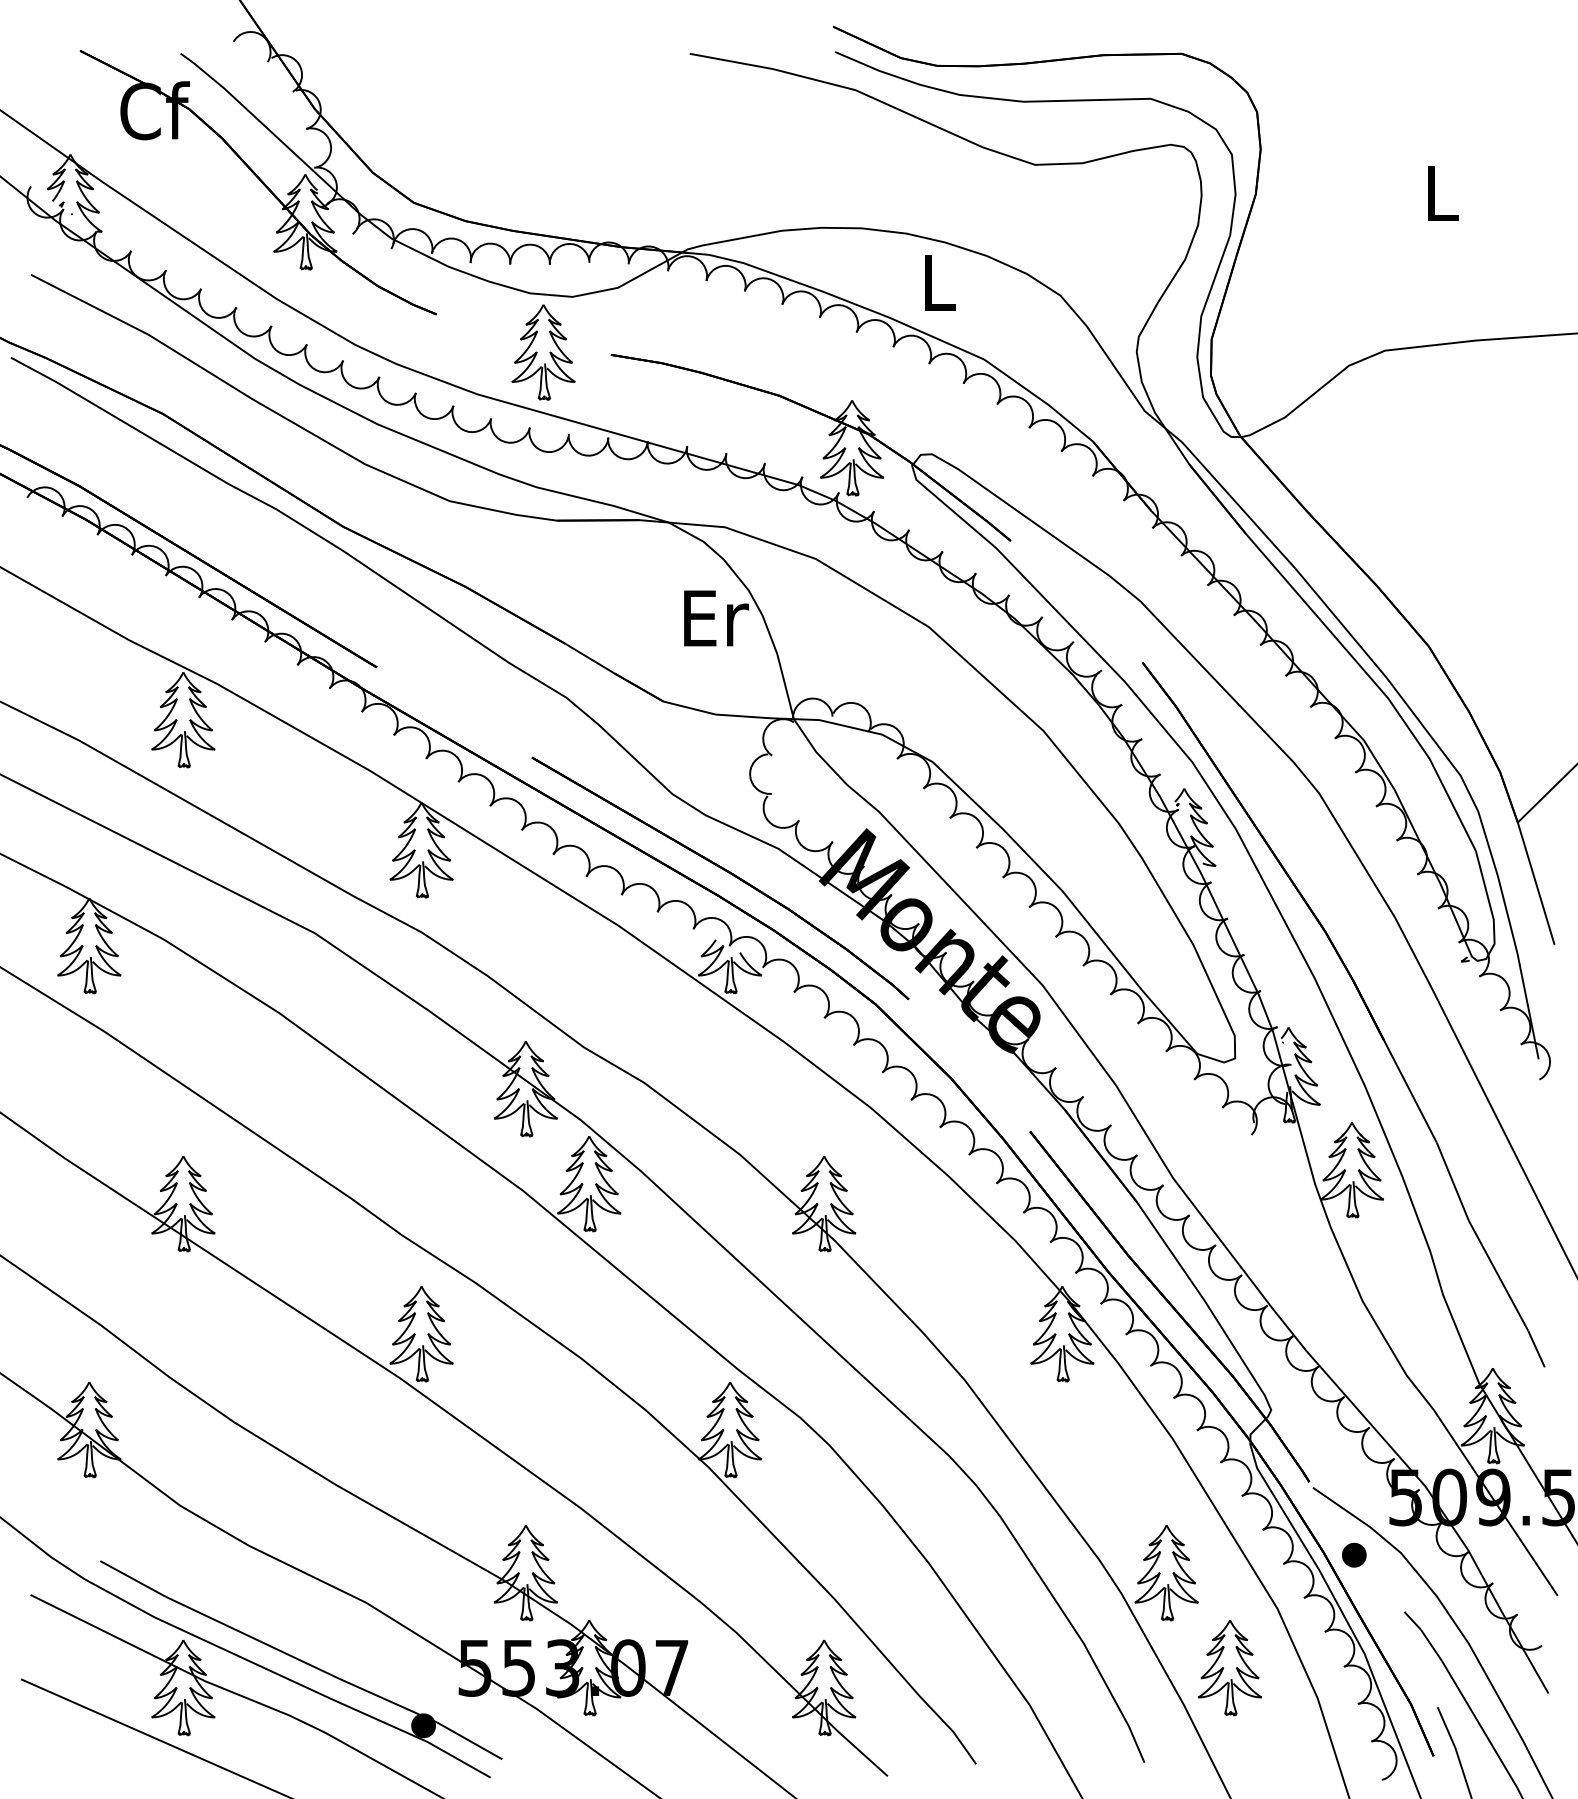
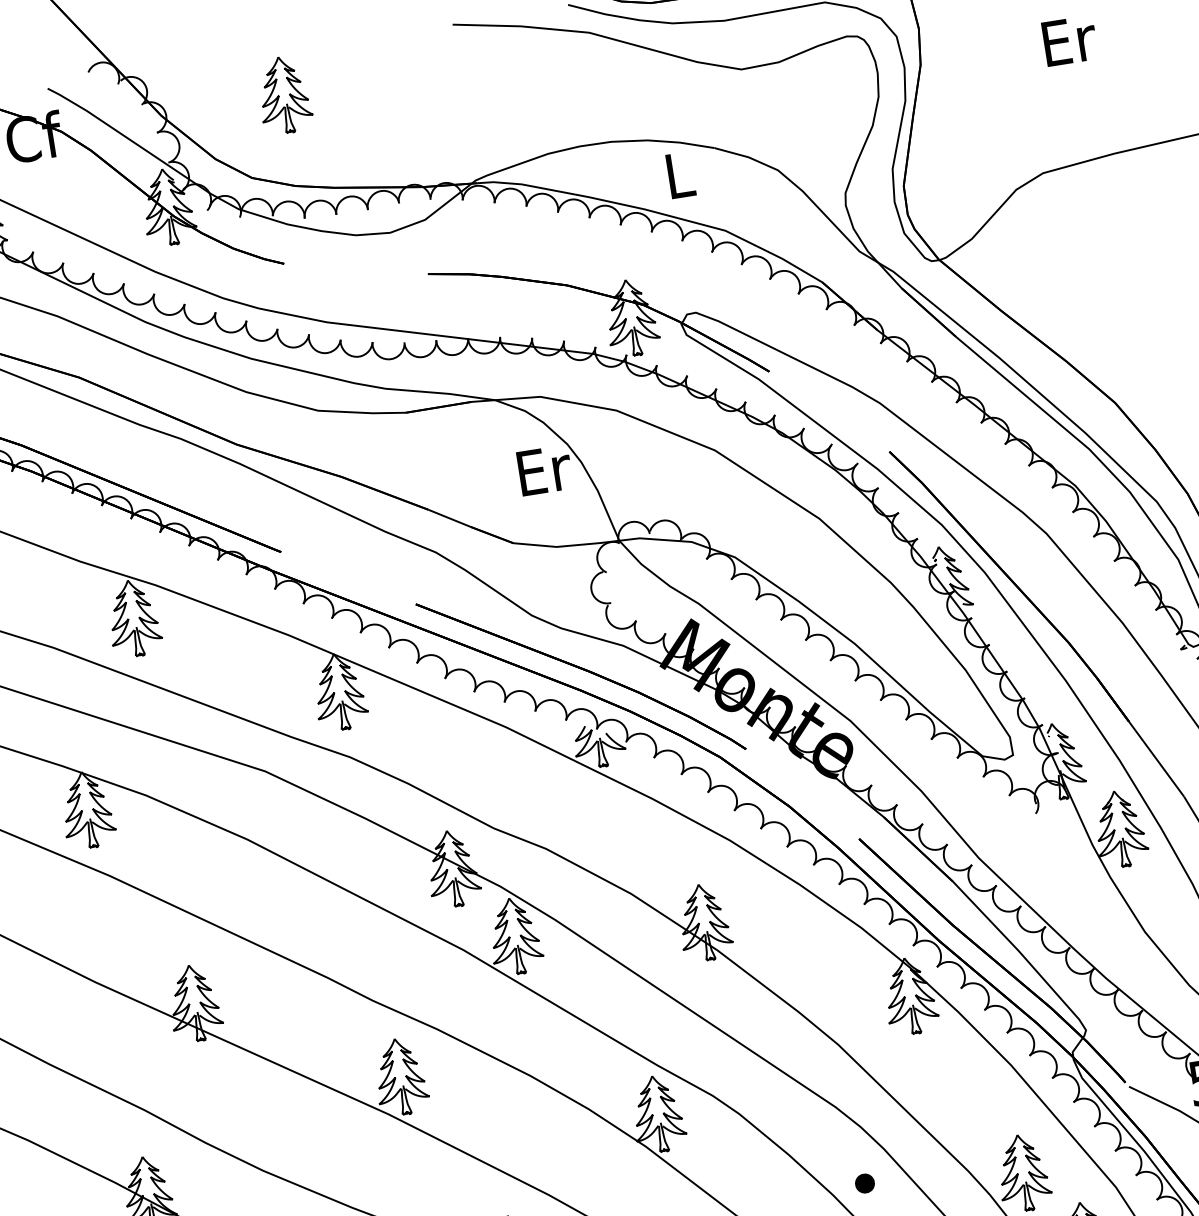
text: (1443, 193) -> (1069, 40), L -> Er
part: (543, 352) -> (284, 95), moved
part: (1354, 1554) -> (865, 1182), moved

